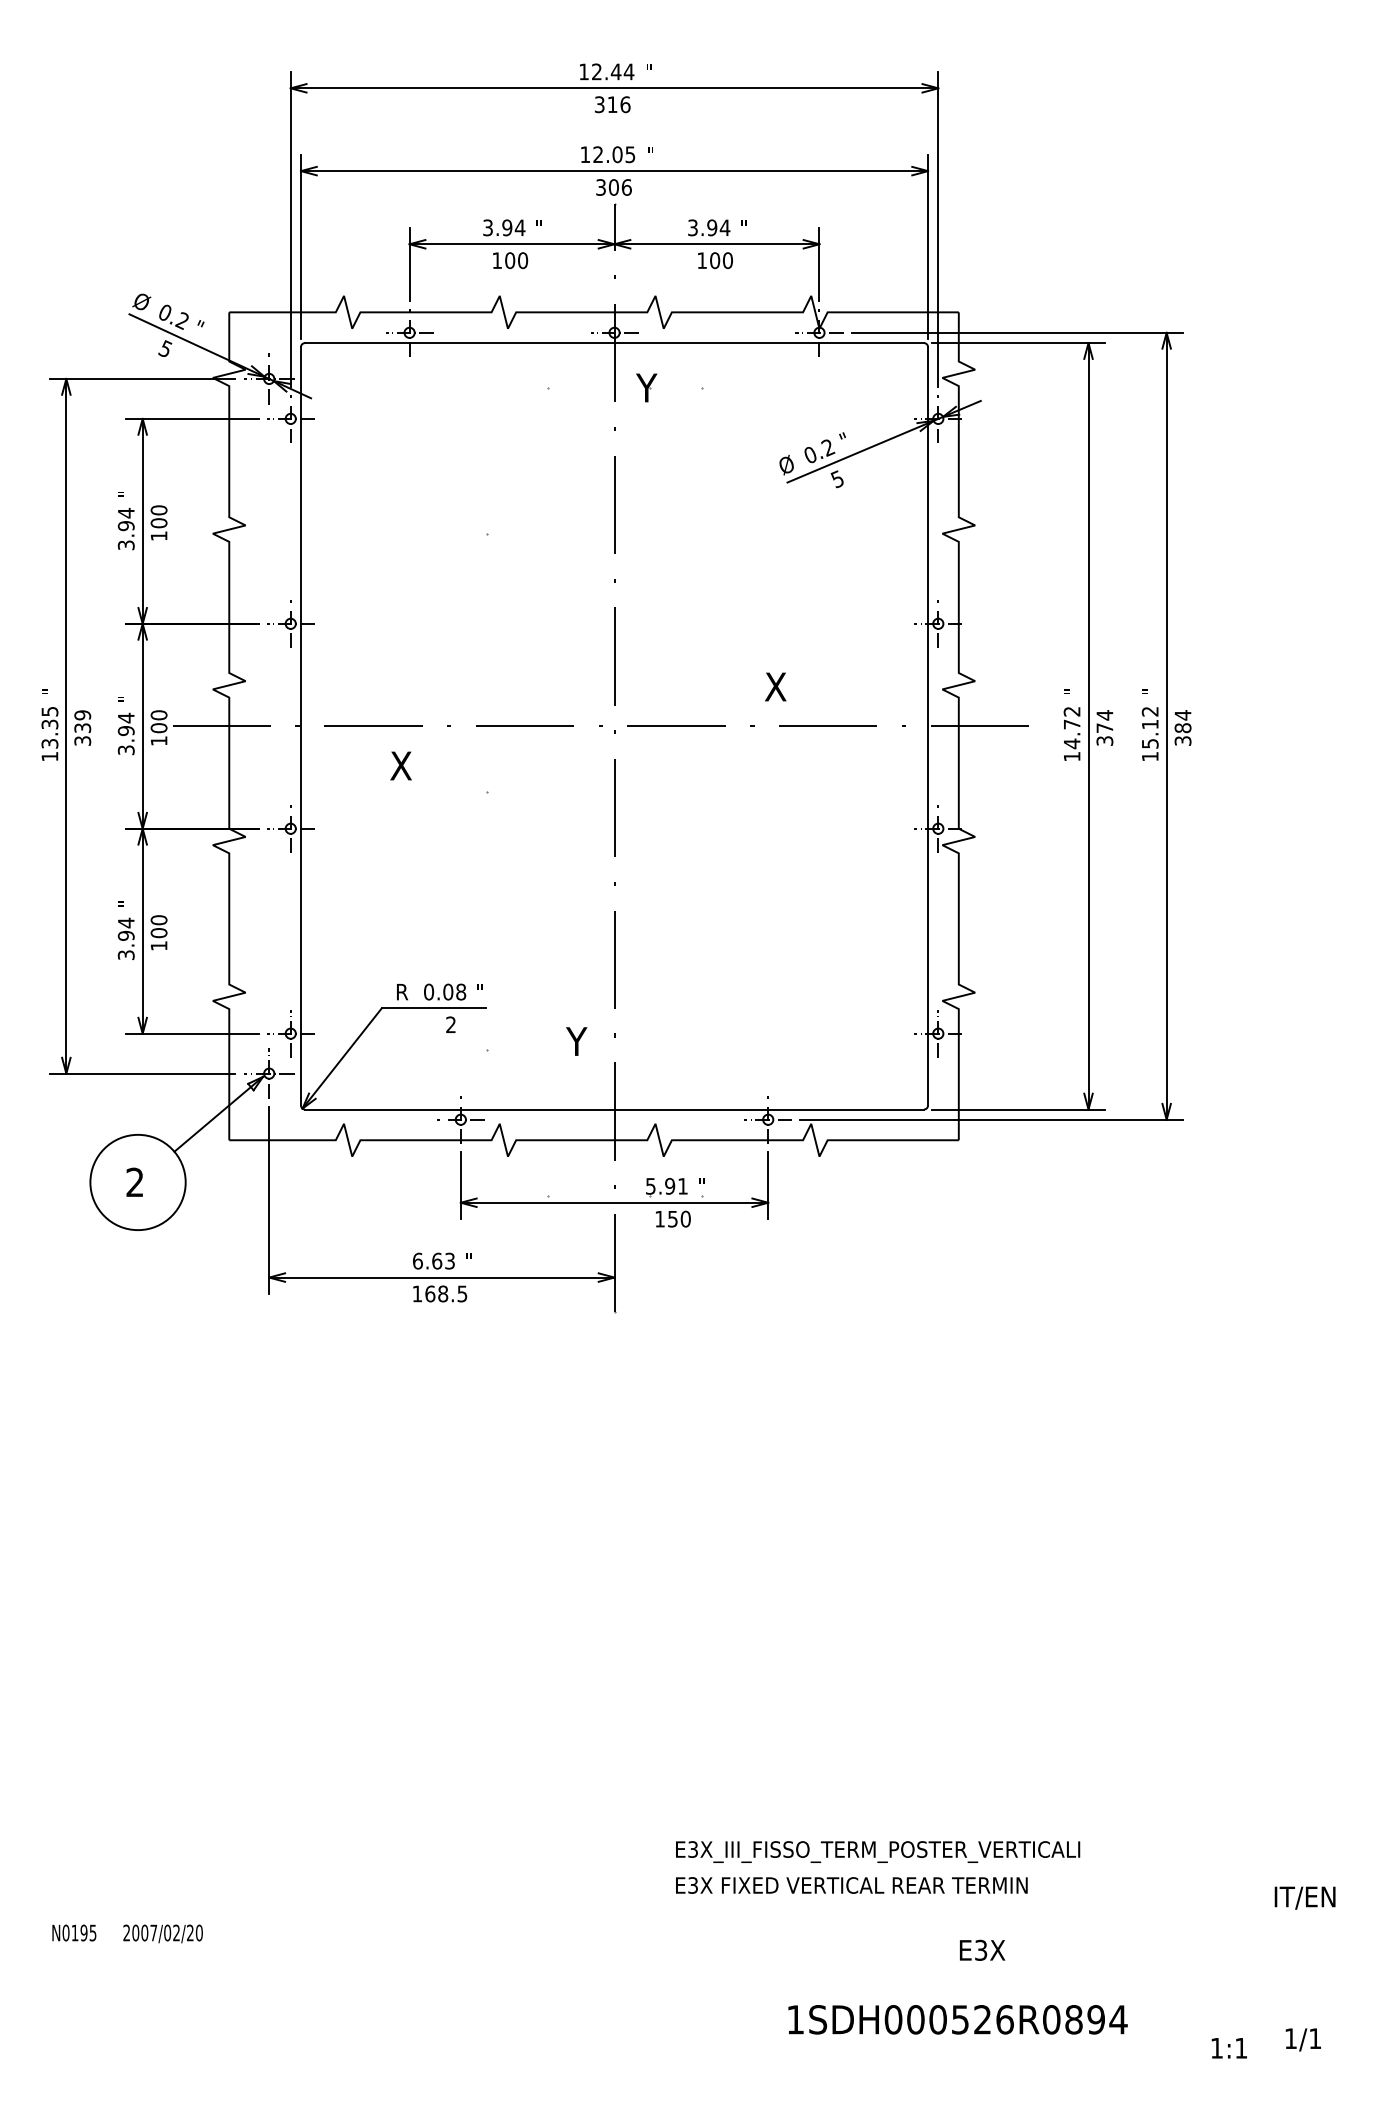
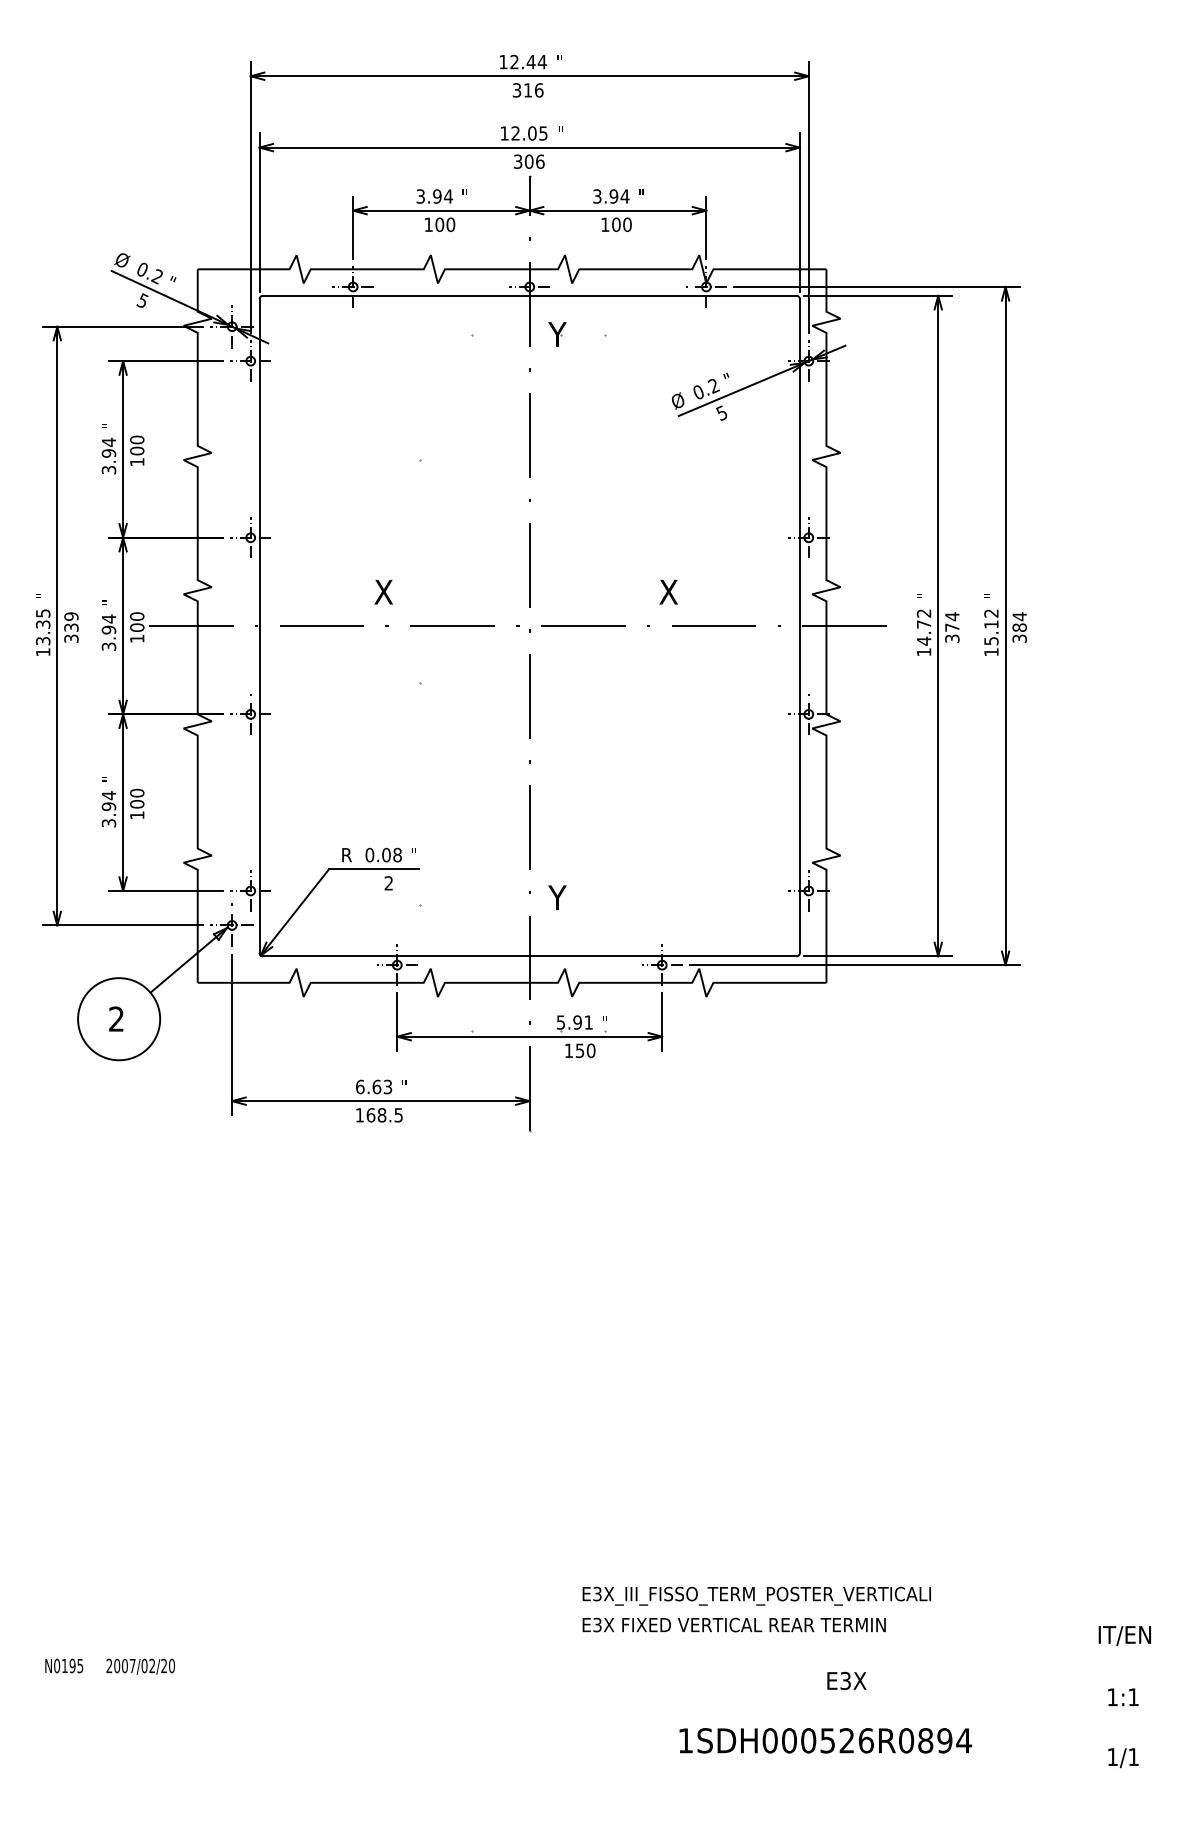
text: (400, 765) -> (383, 591), moved
text: (576, 1041) -> (557, 897), moved
text: (1228, 2048) -> (1122, 1697), moved

